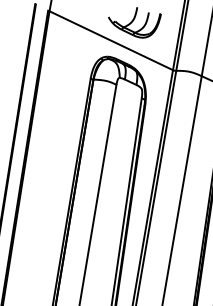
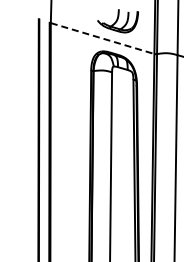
line: (112, 40) -> (103, 38), solid -> dashed

